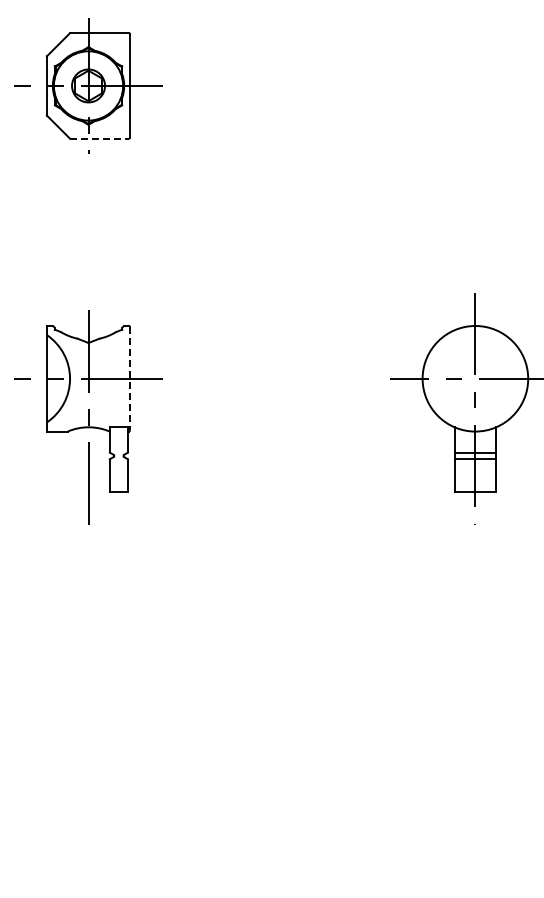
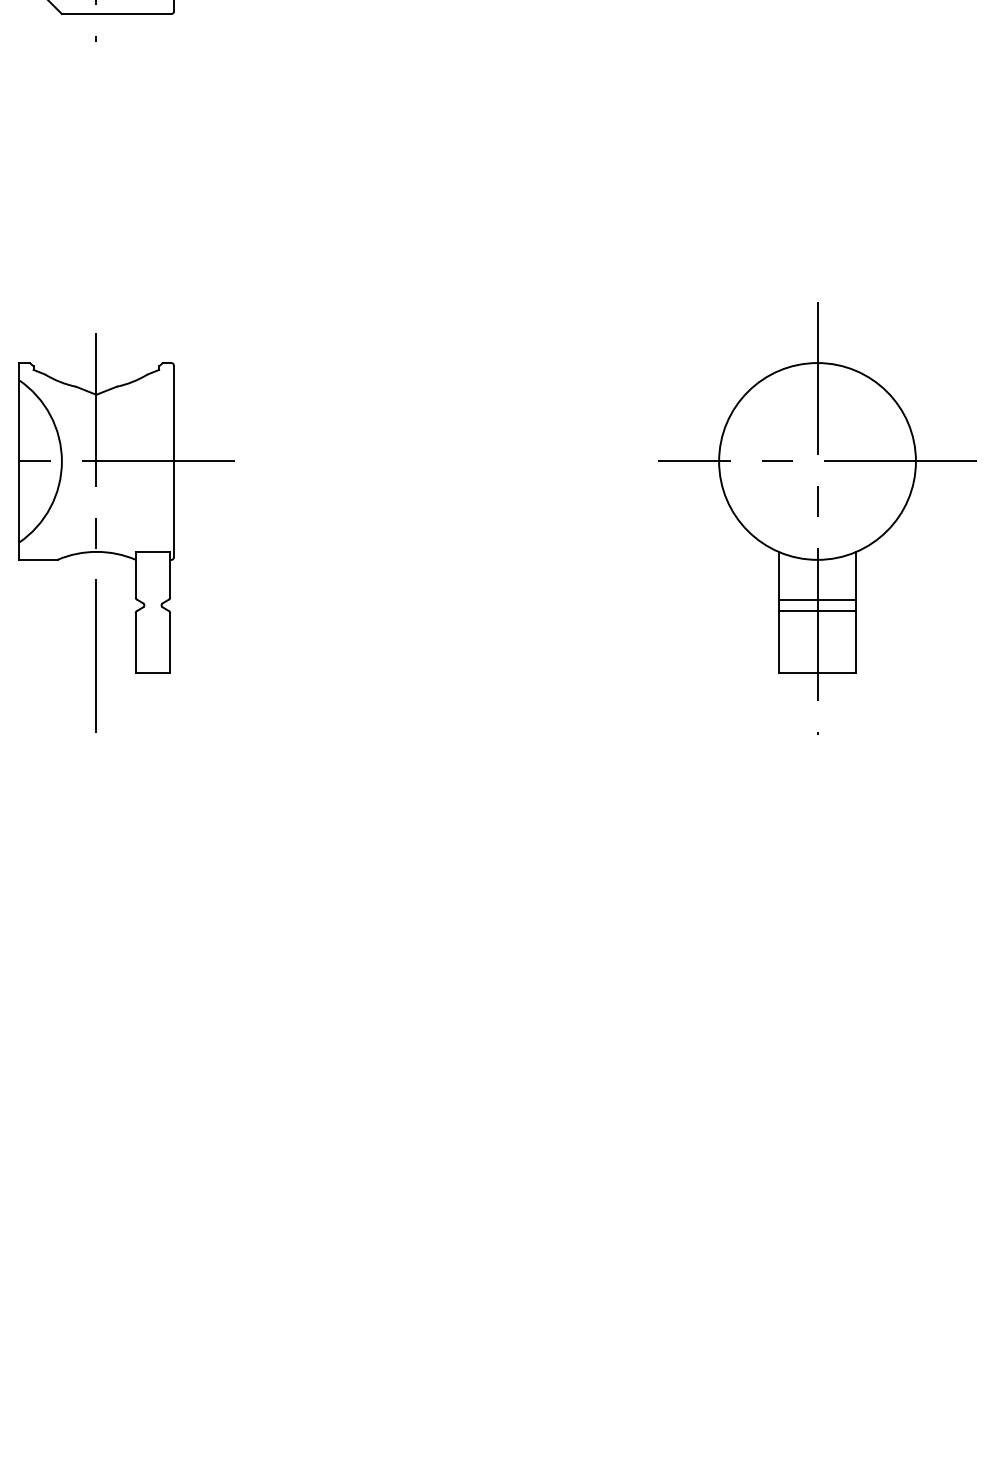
line: (99, 138) -> (116, 13), dashed -> solid
line: (130, 379) -> (174, 462), dashed -> solid

